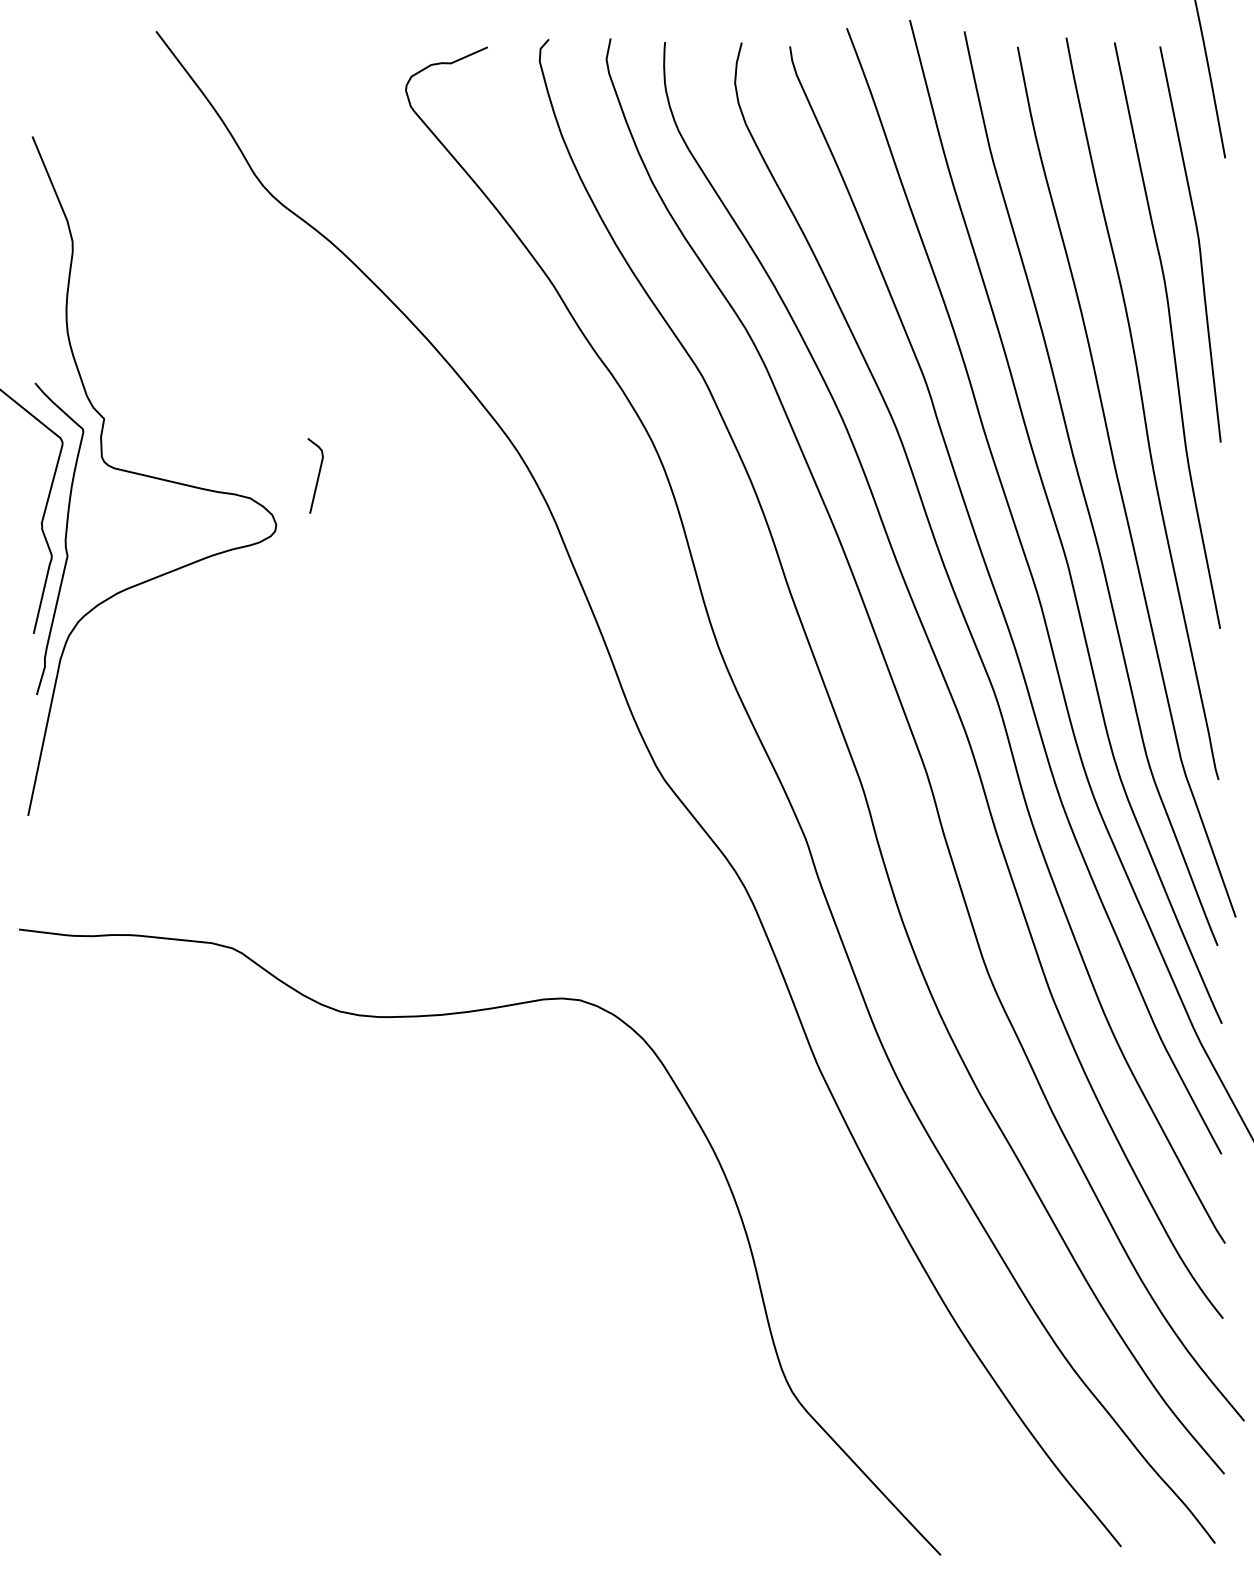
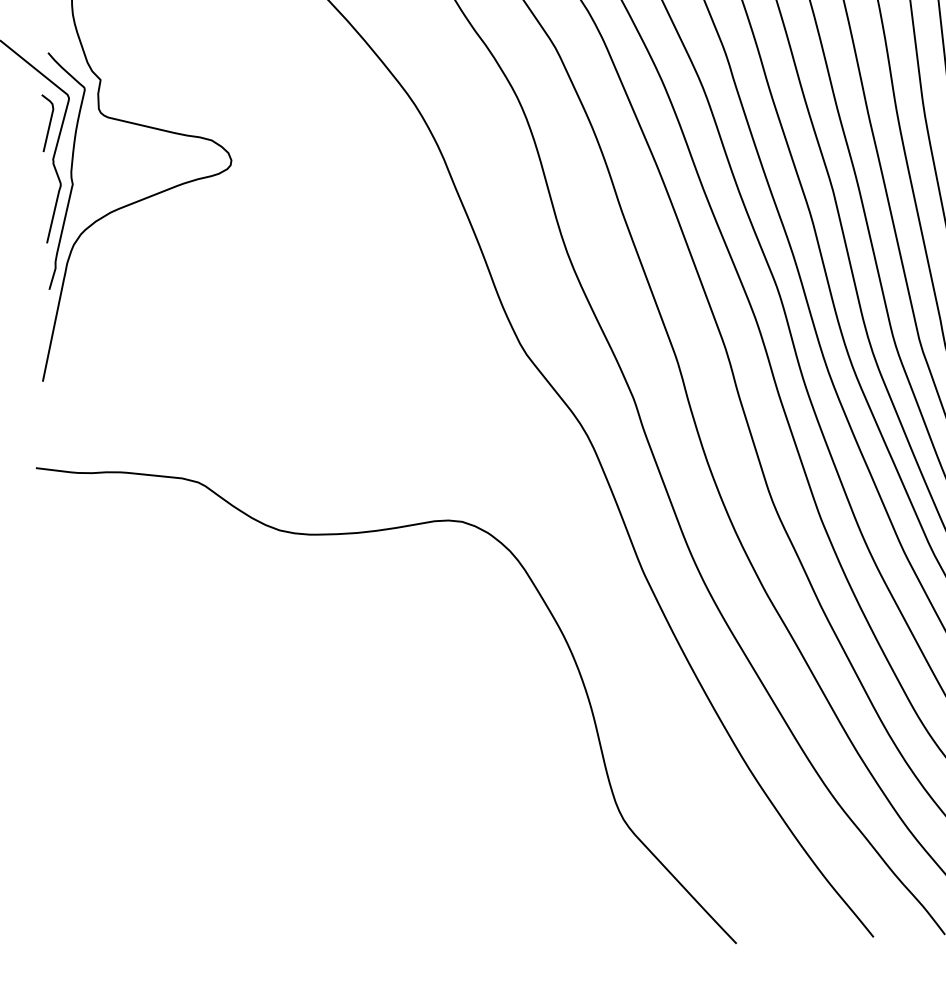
curve: (317, 475) -> (49, 122), moved

